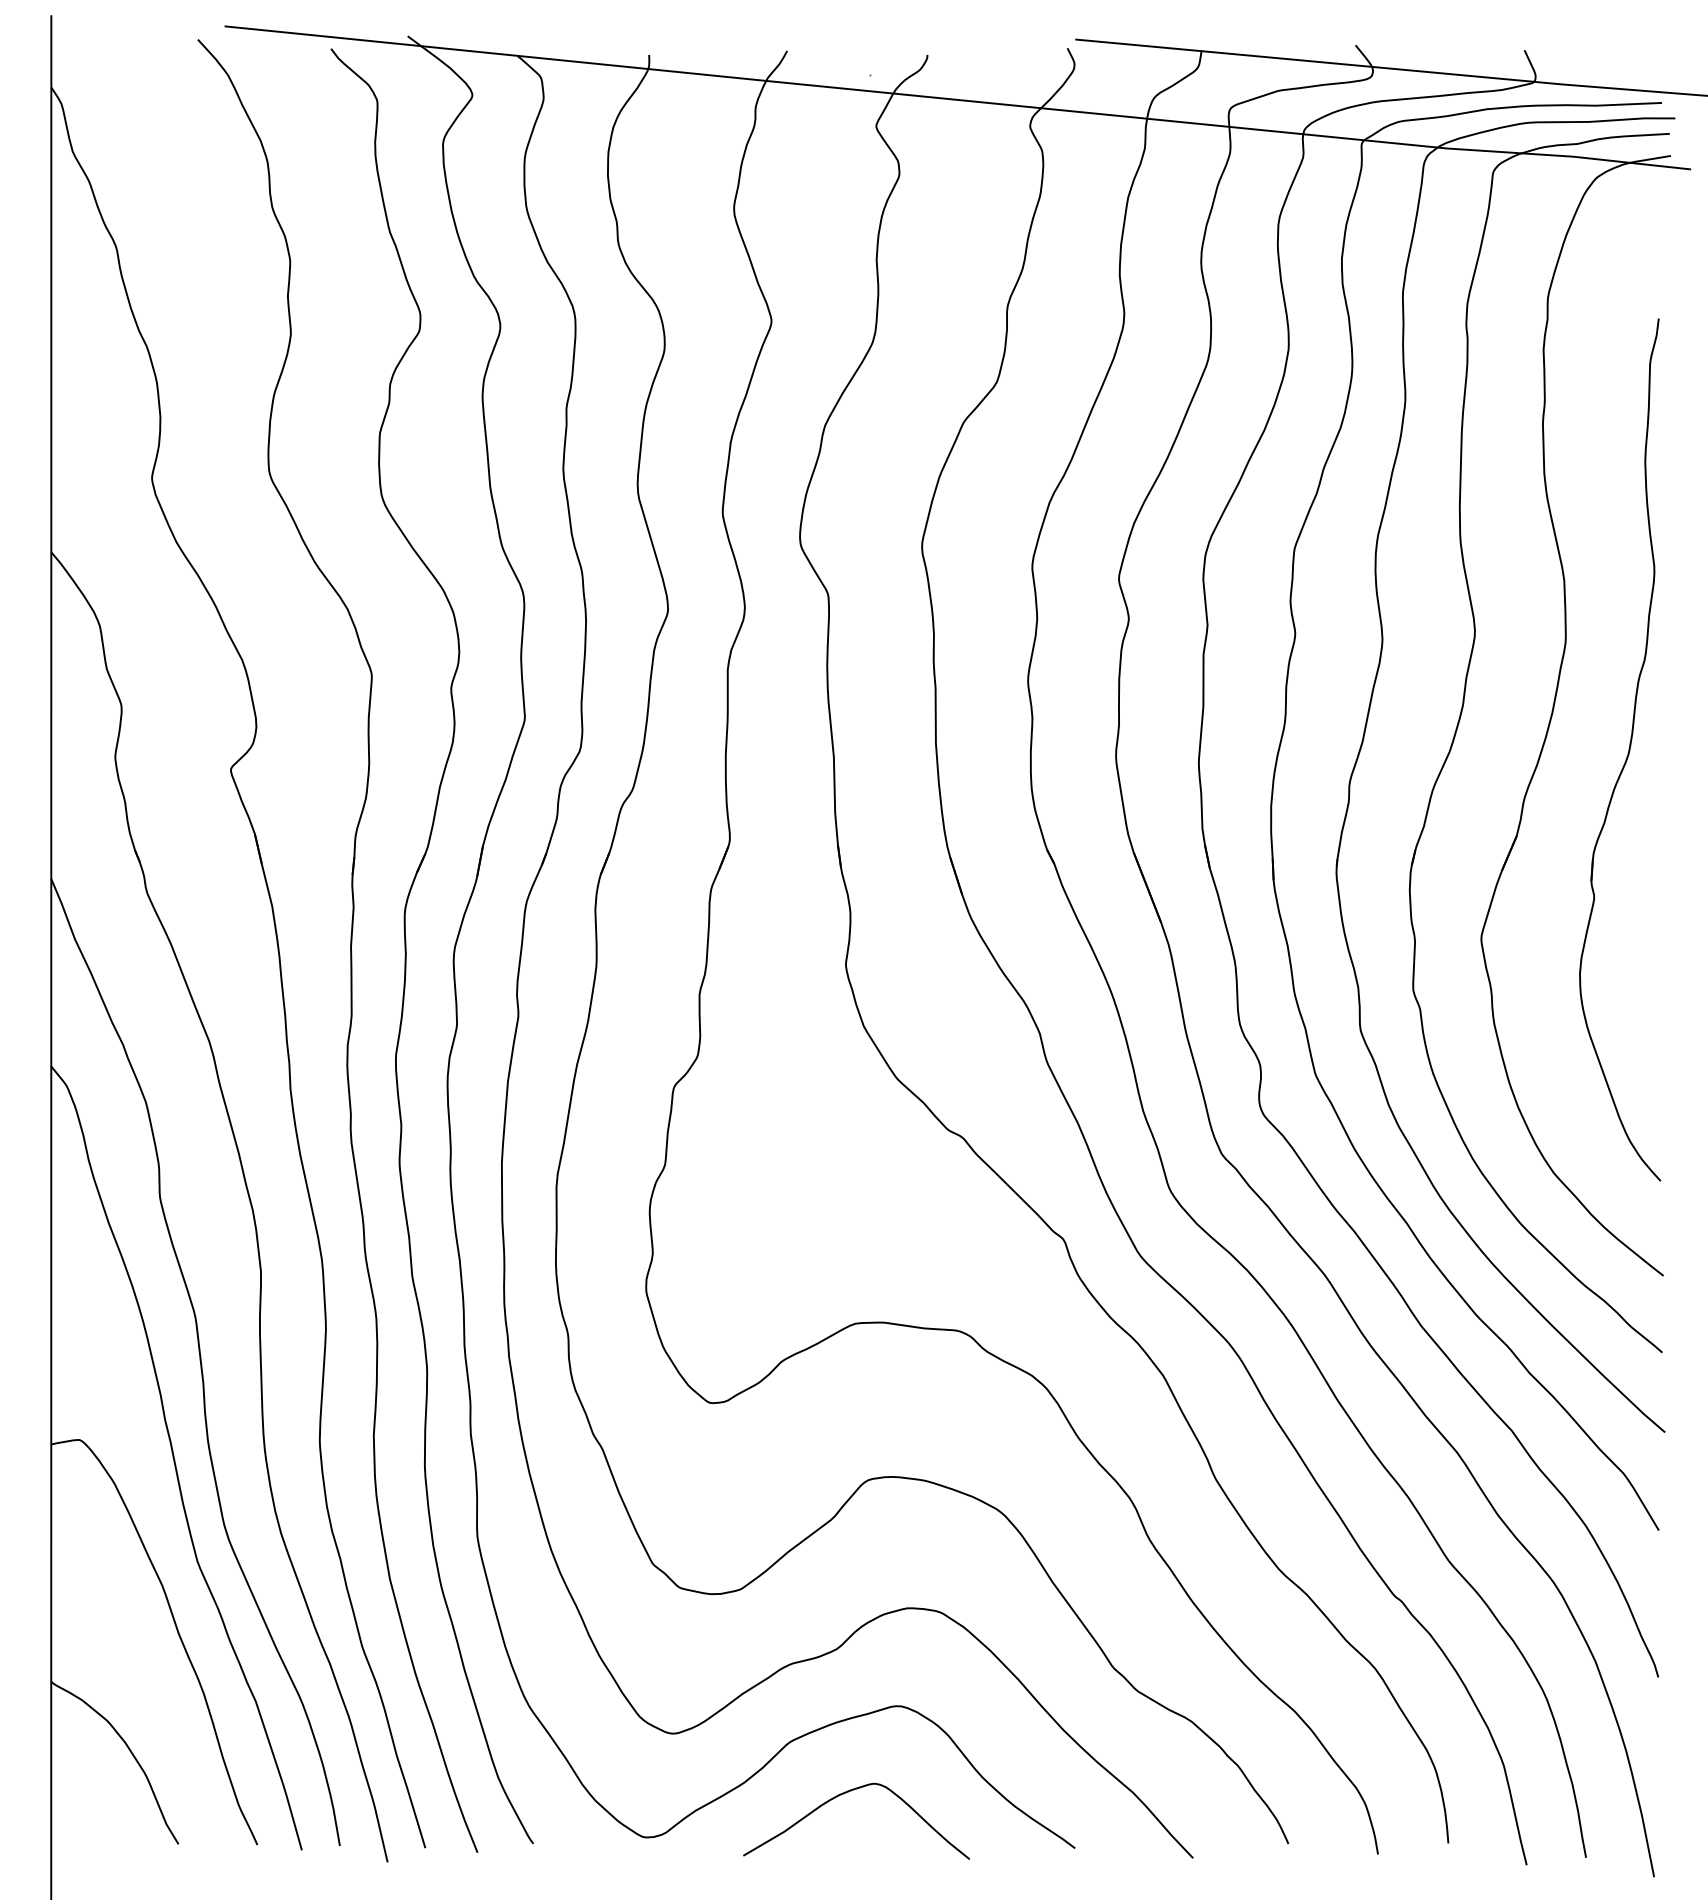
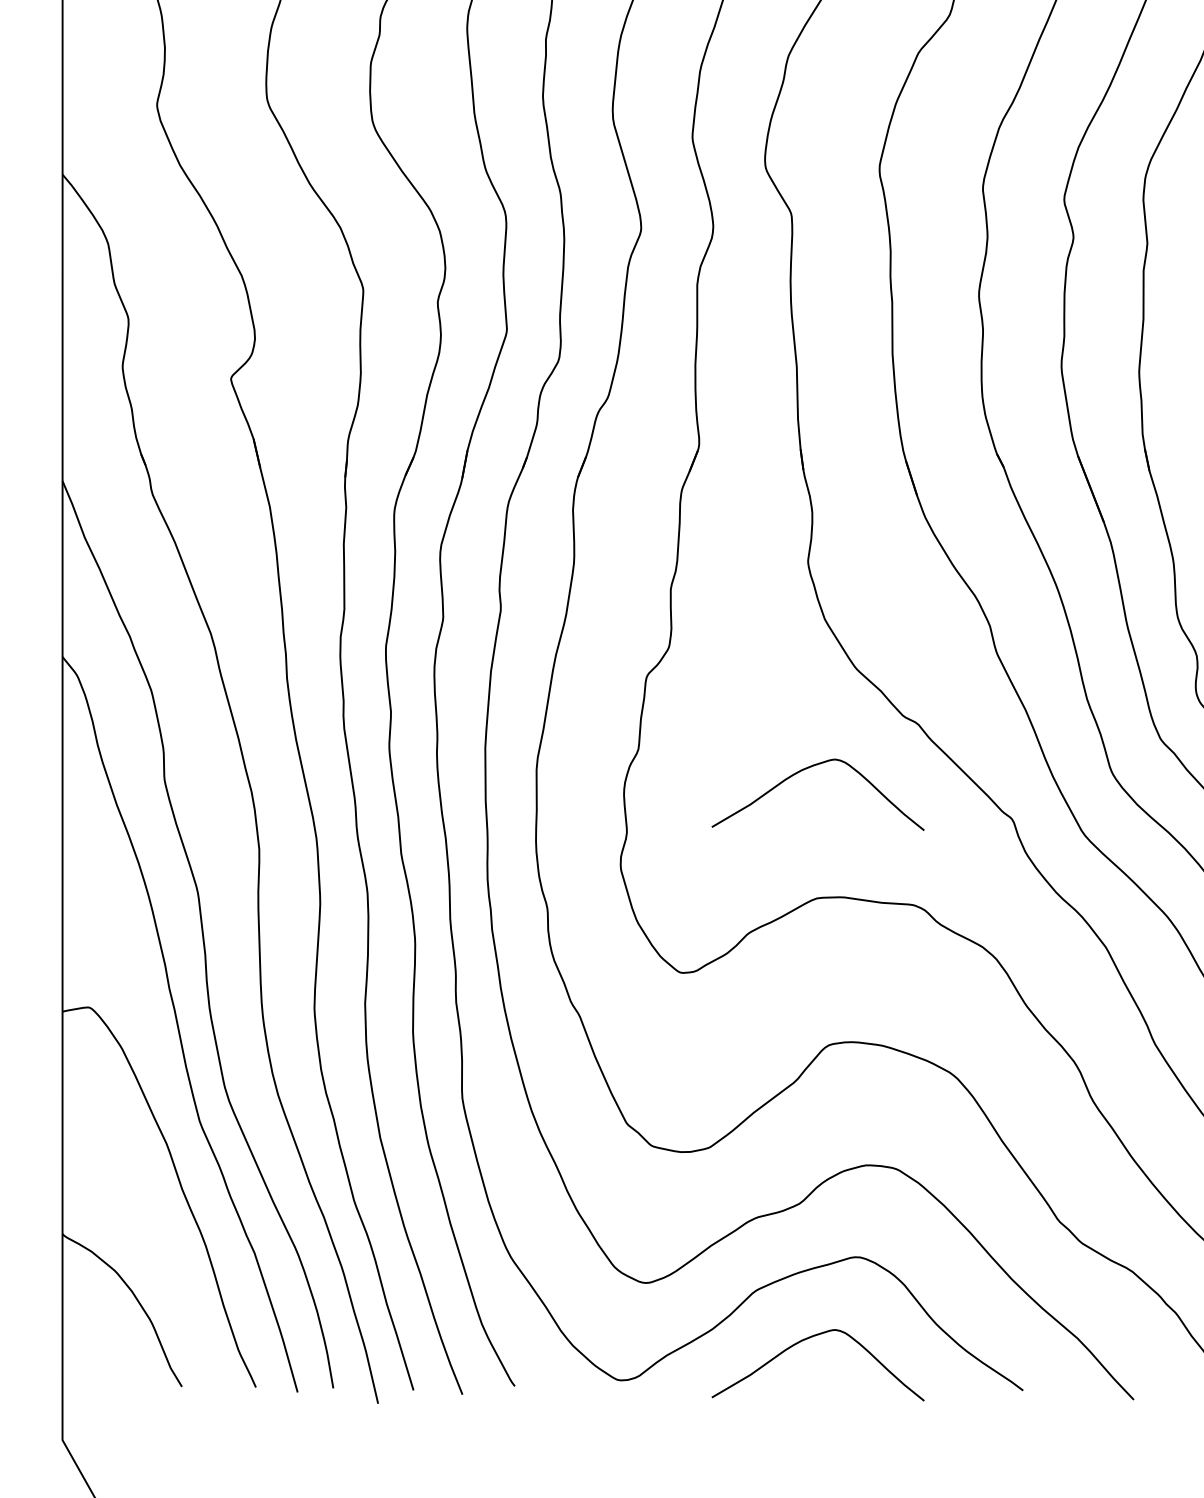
curve: (846, 1185) -> (808, 768), added

